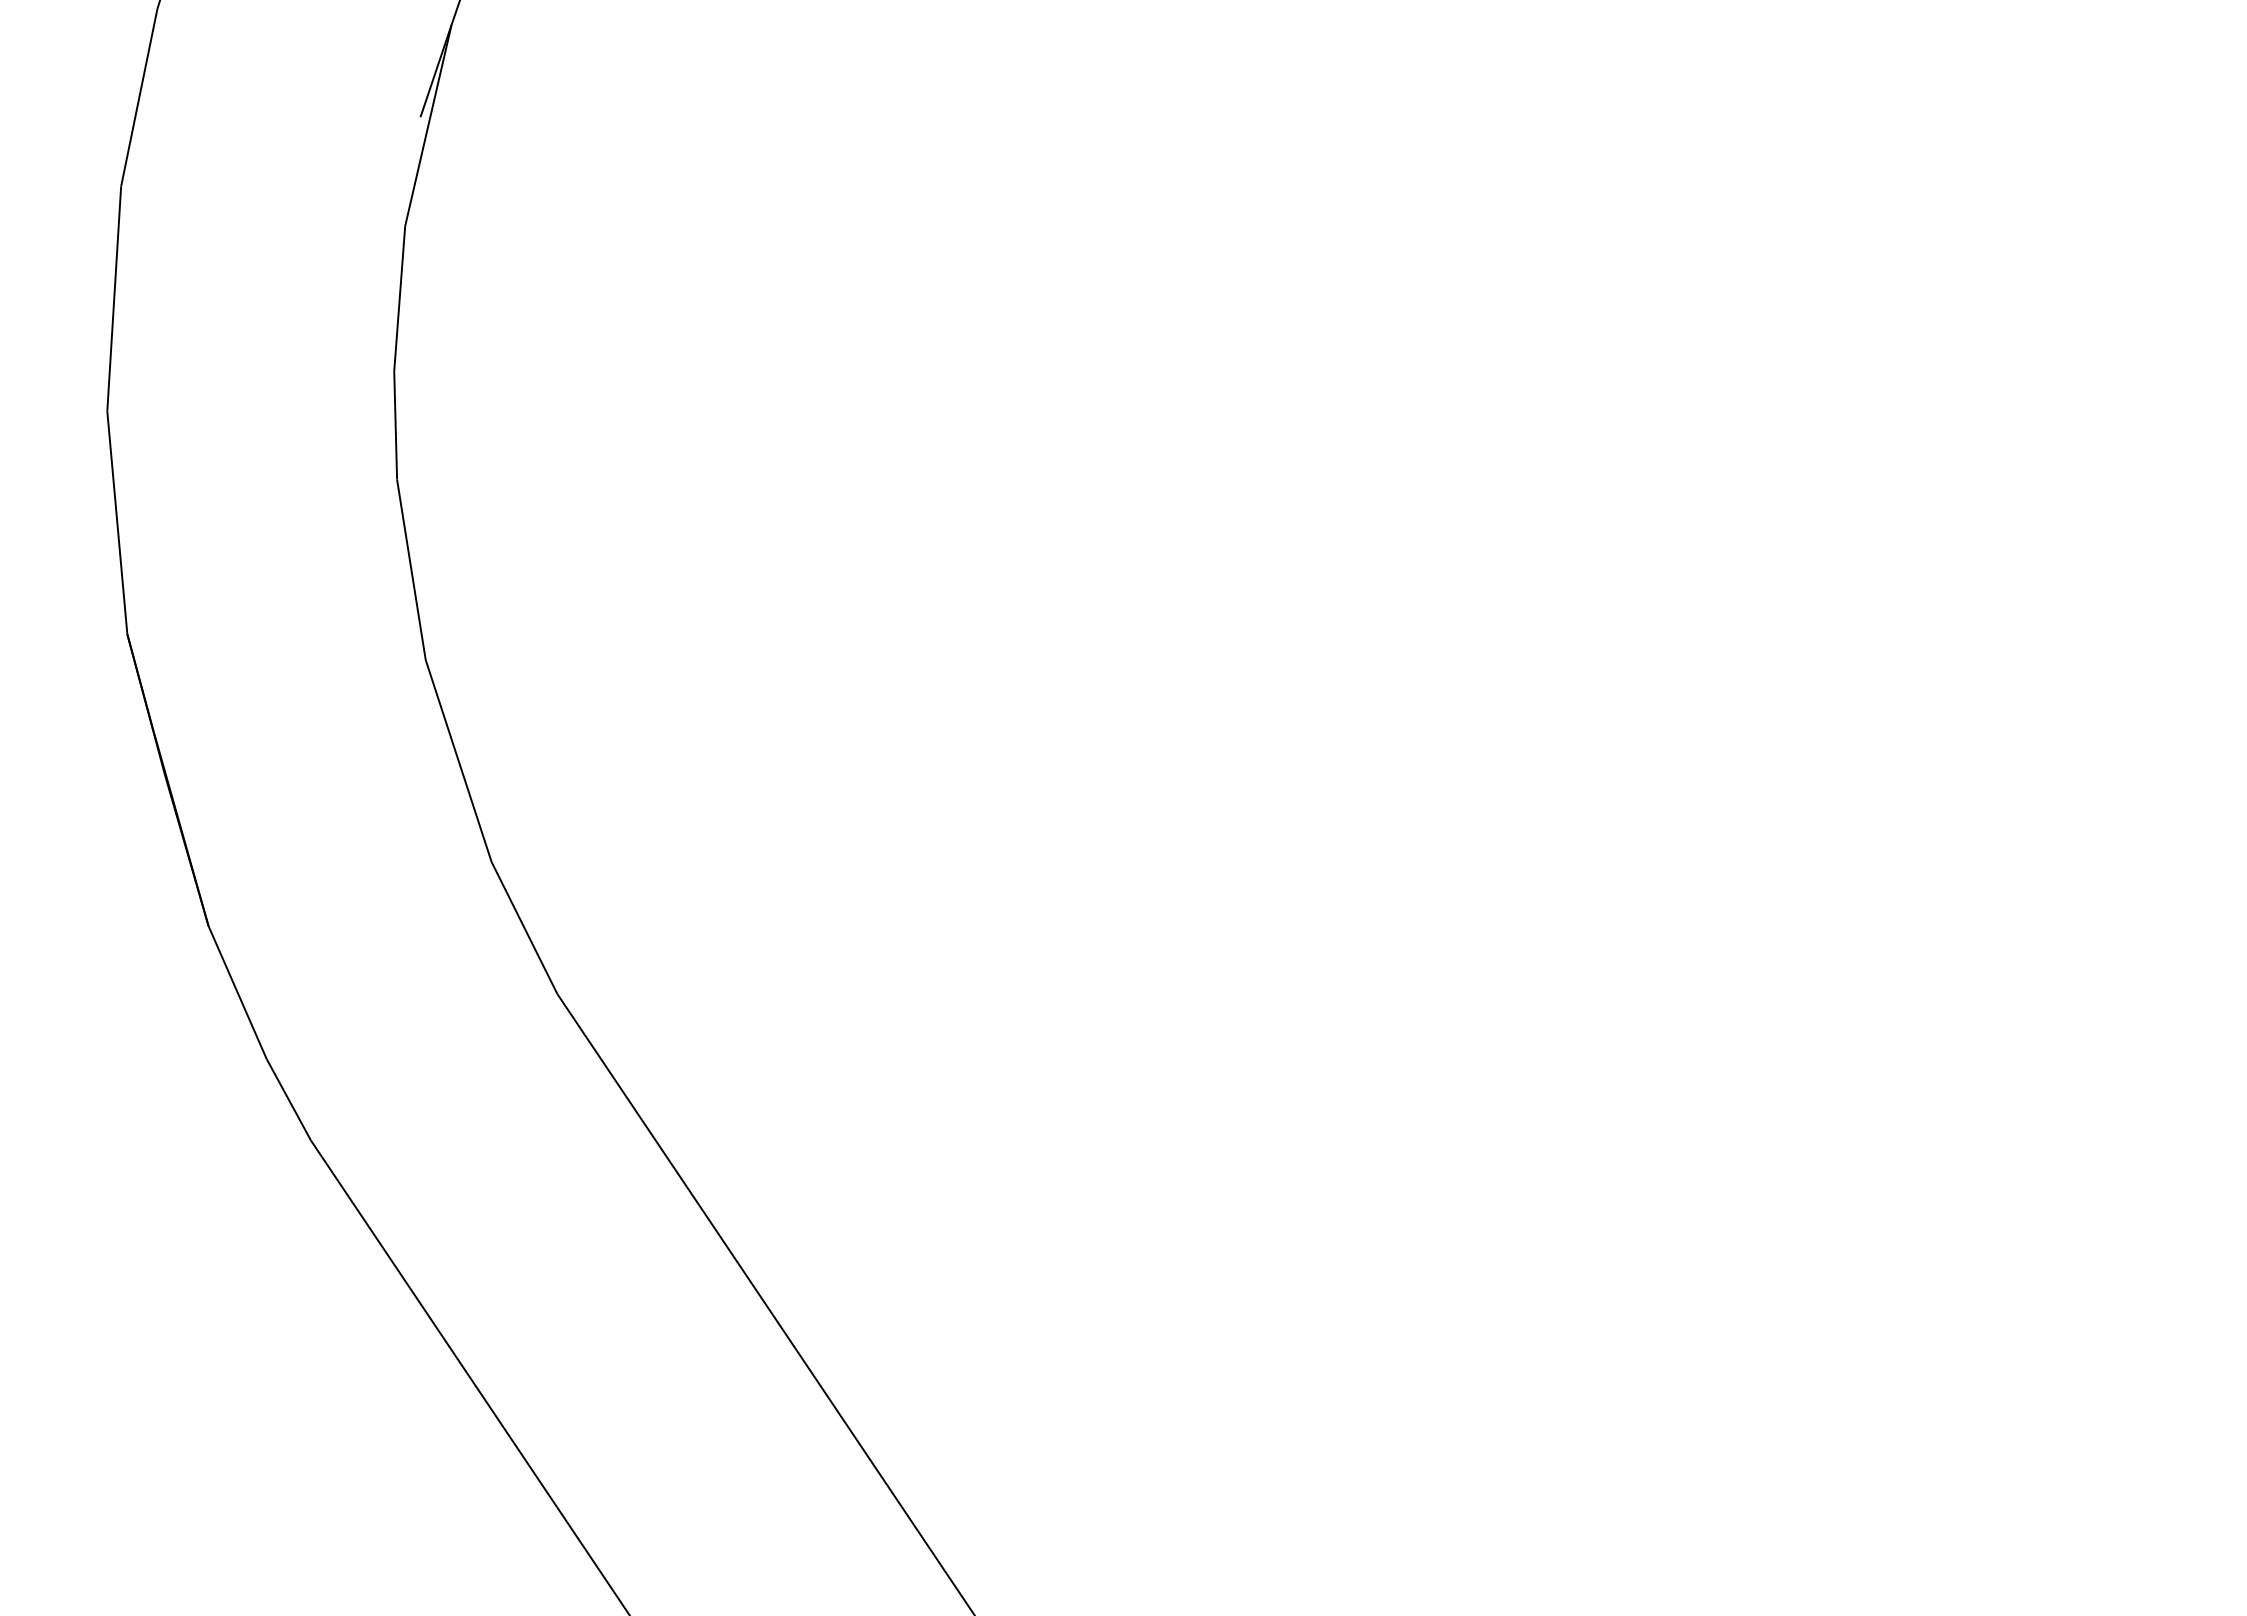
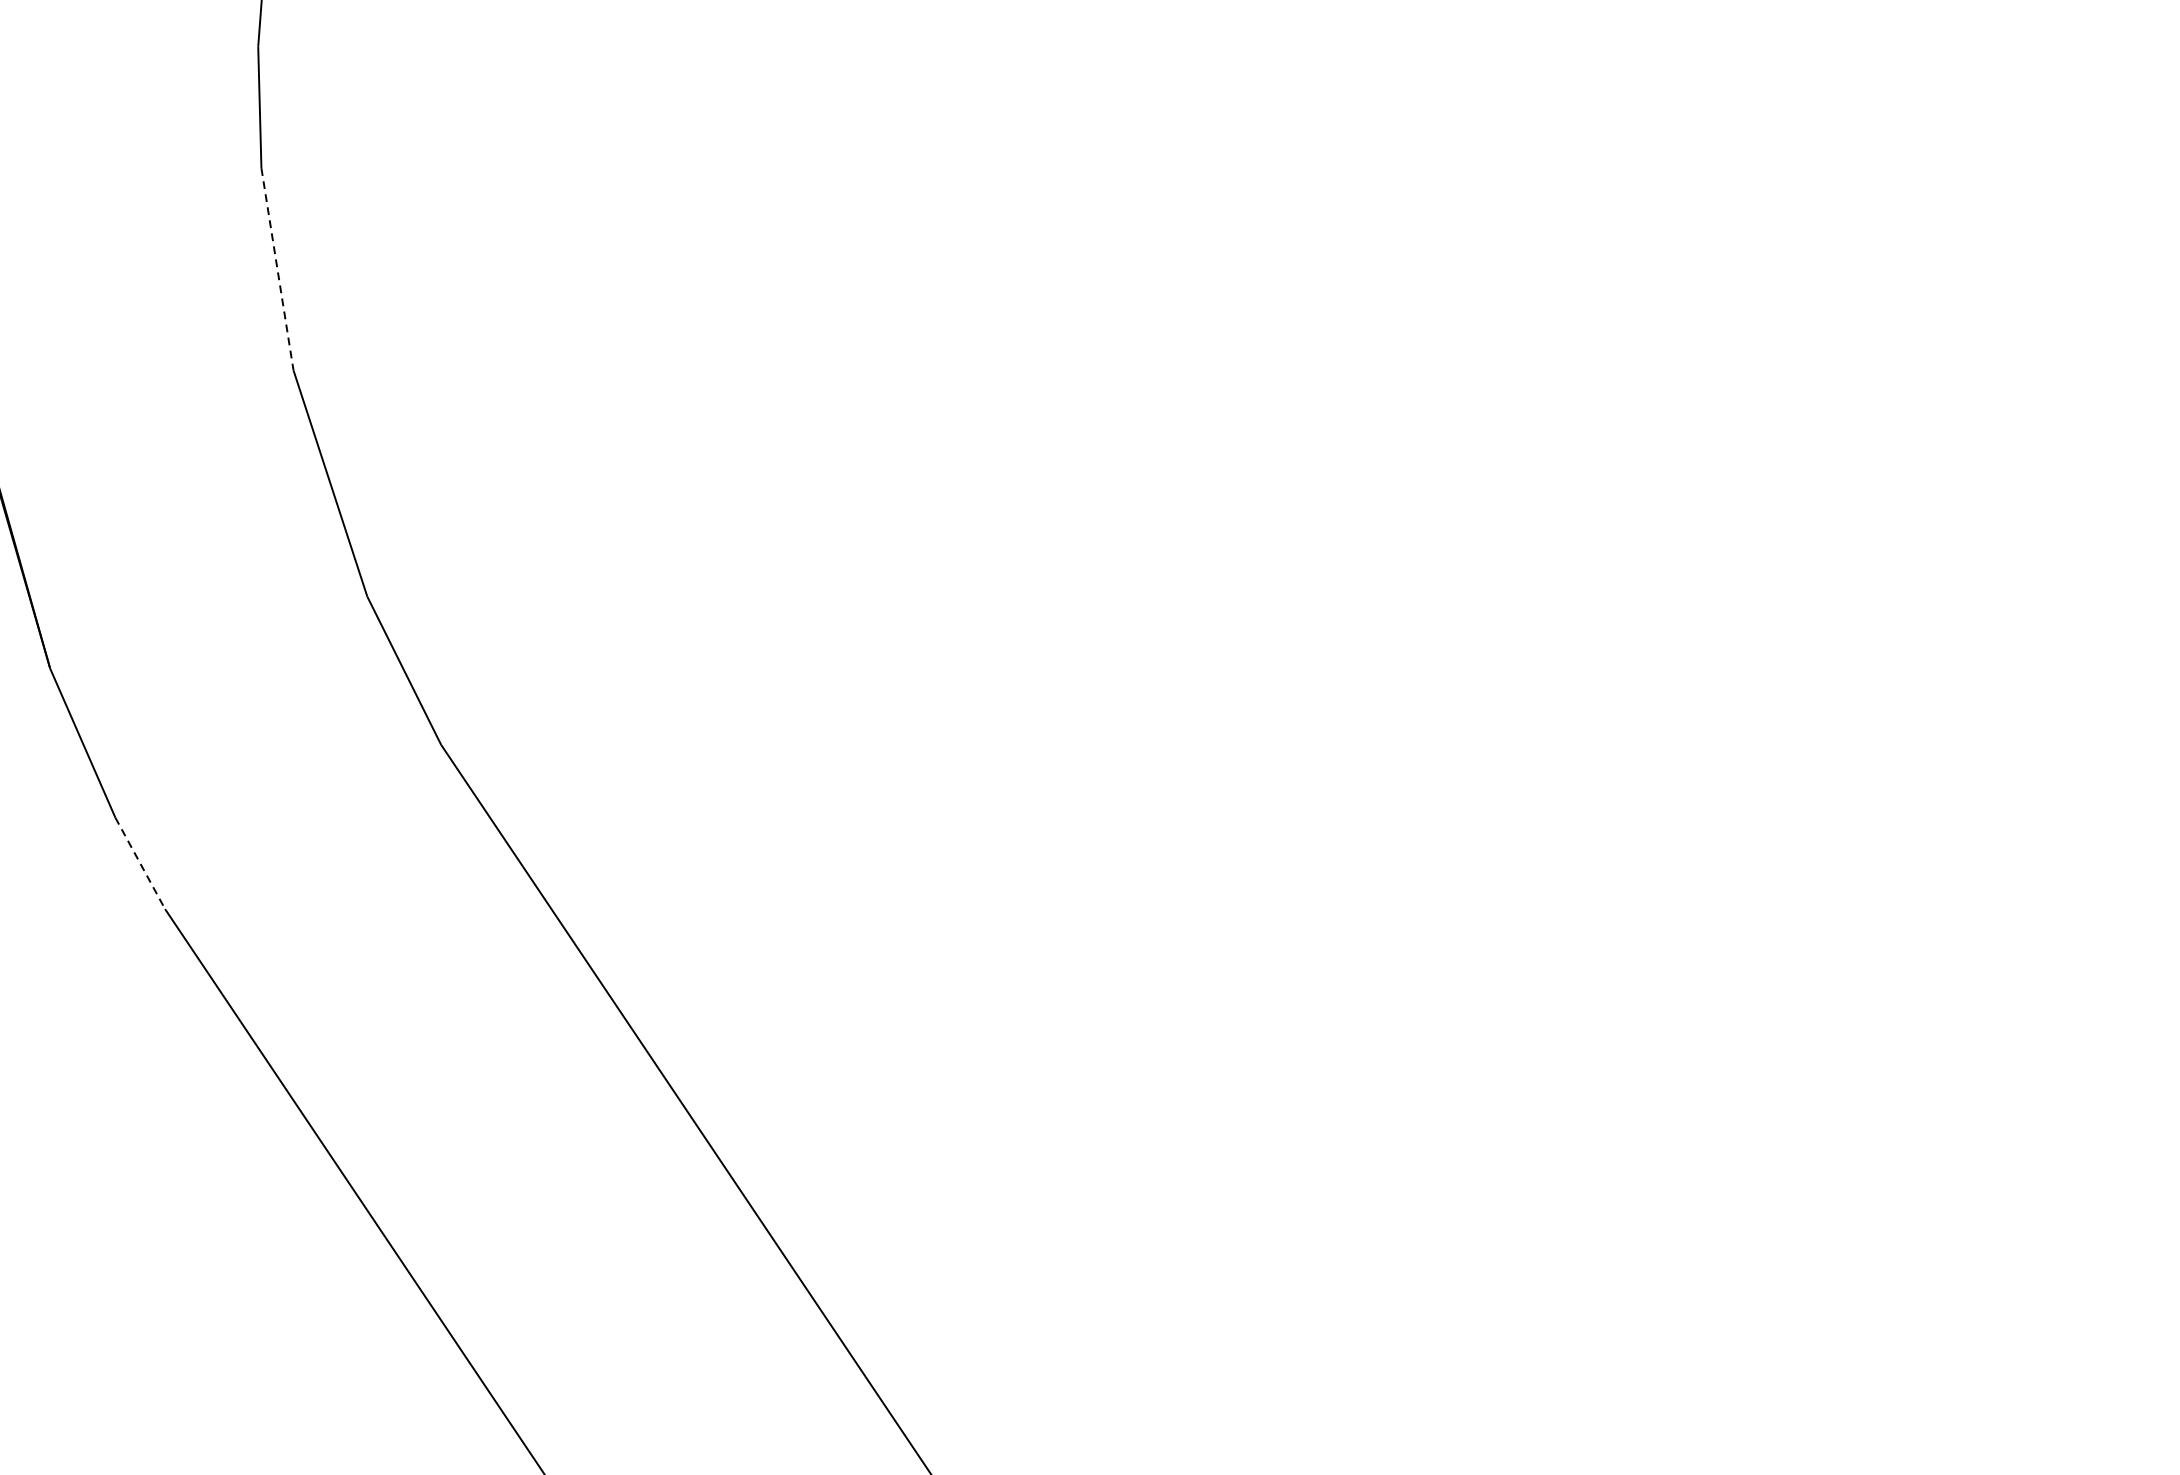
line: (411, 570) -> (277, 270), solid -> dashed
line: (289, 1100) -> (140, 863), solid -> dashed

